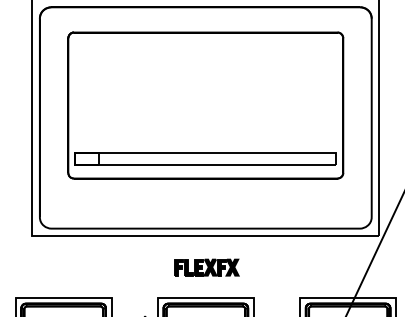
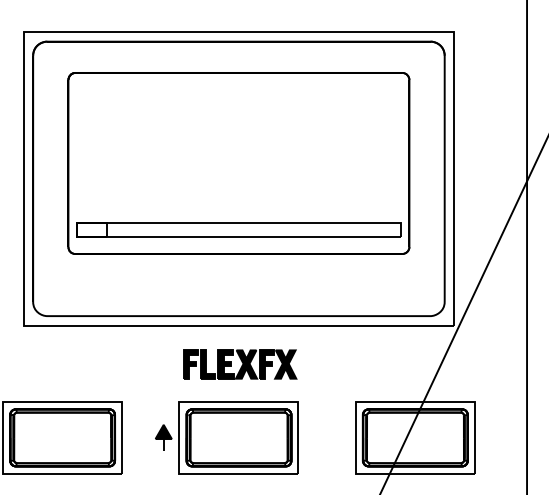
part: (207, 267) -> (240, 364), size x1.43

